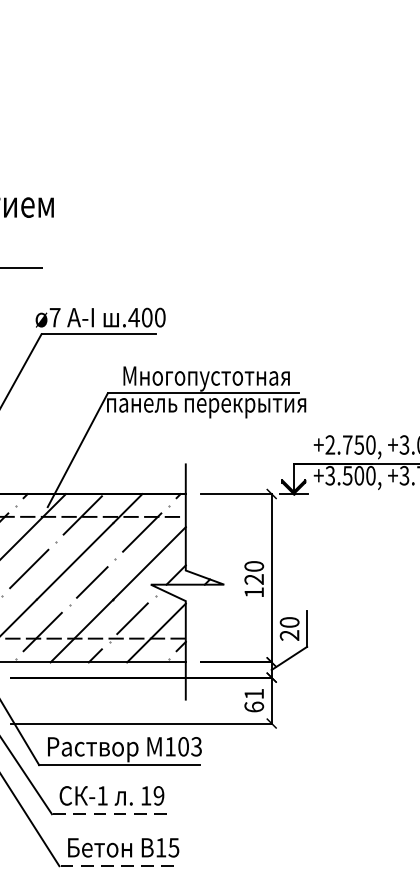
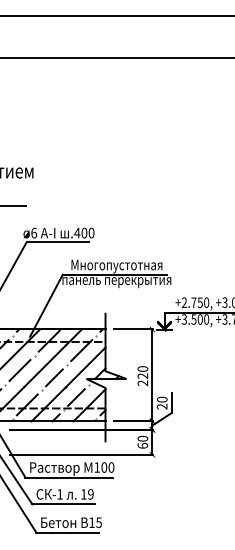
text: (55, 316) -> (34, 232), ø7 -> ø6
text: (253, 592) -> (142, 383), 120 -> 220
text: (253, 693) -> (142, 438), 61 -> 60
text: (196, 746) -> (111, 467), 103 -> 100
line: (108, 814) -> (63, 504), dashed -> solid
line: (116, 865) -> (67, 532), dashed -> solid

